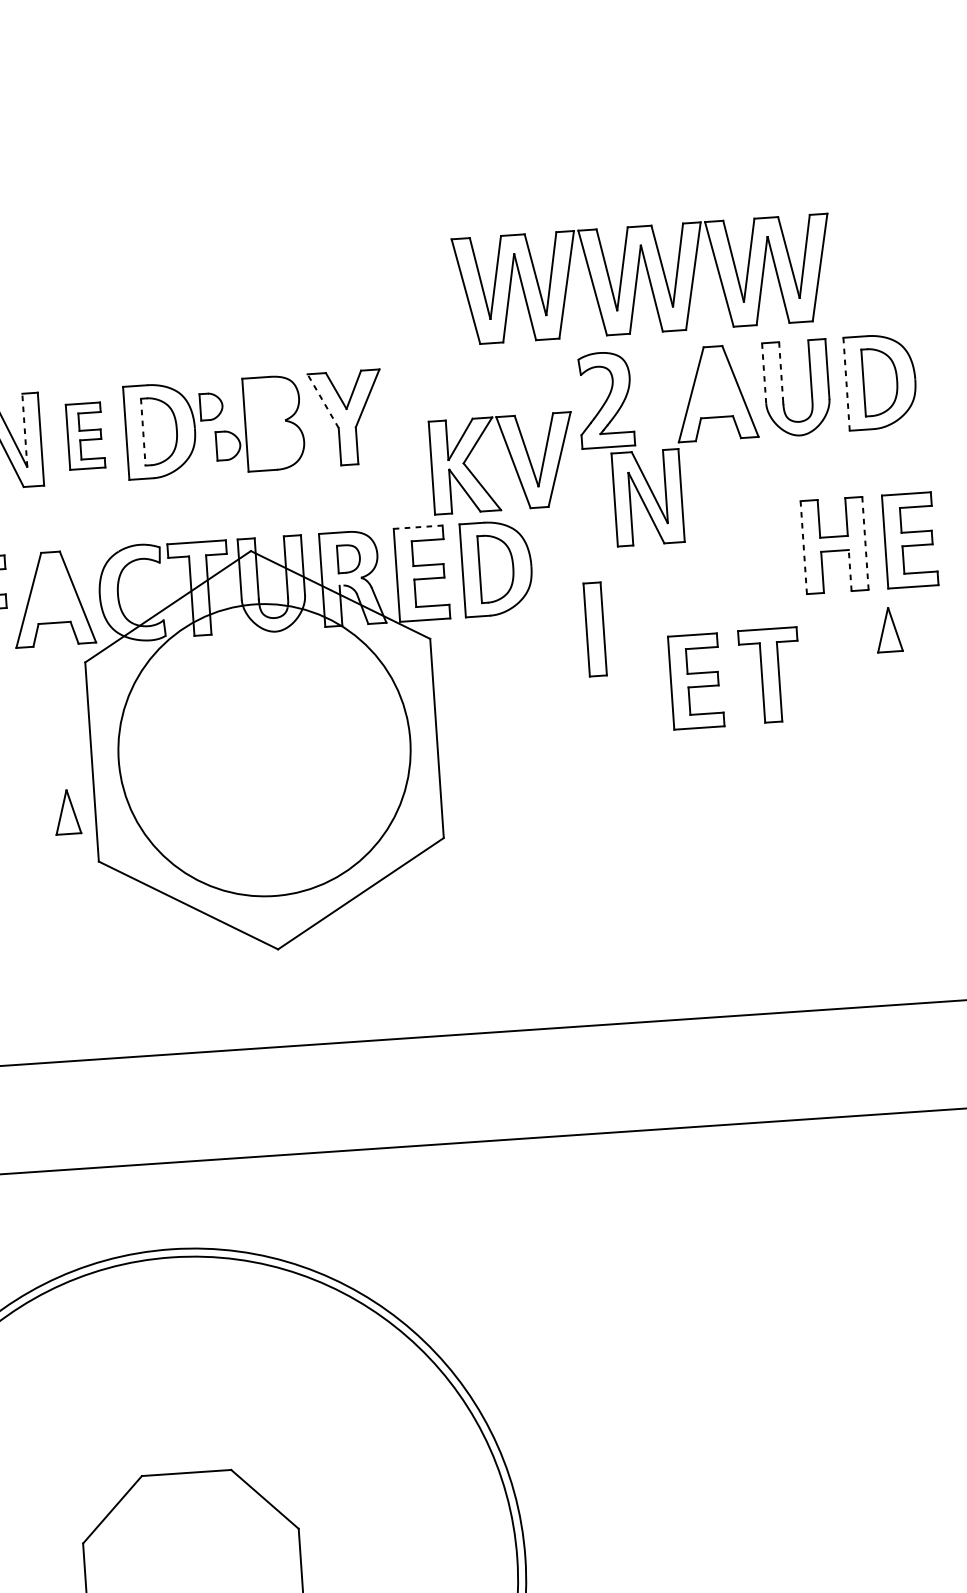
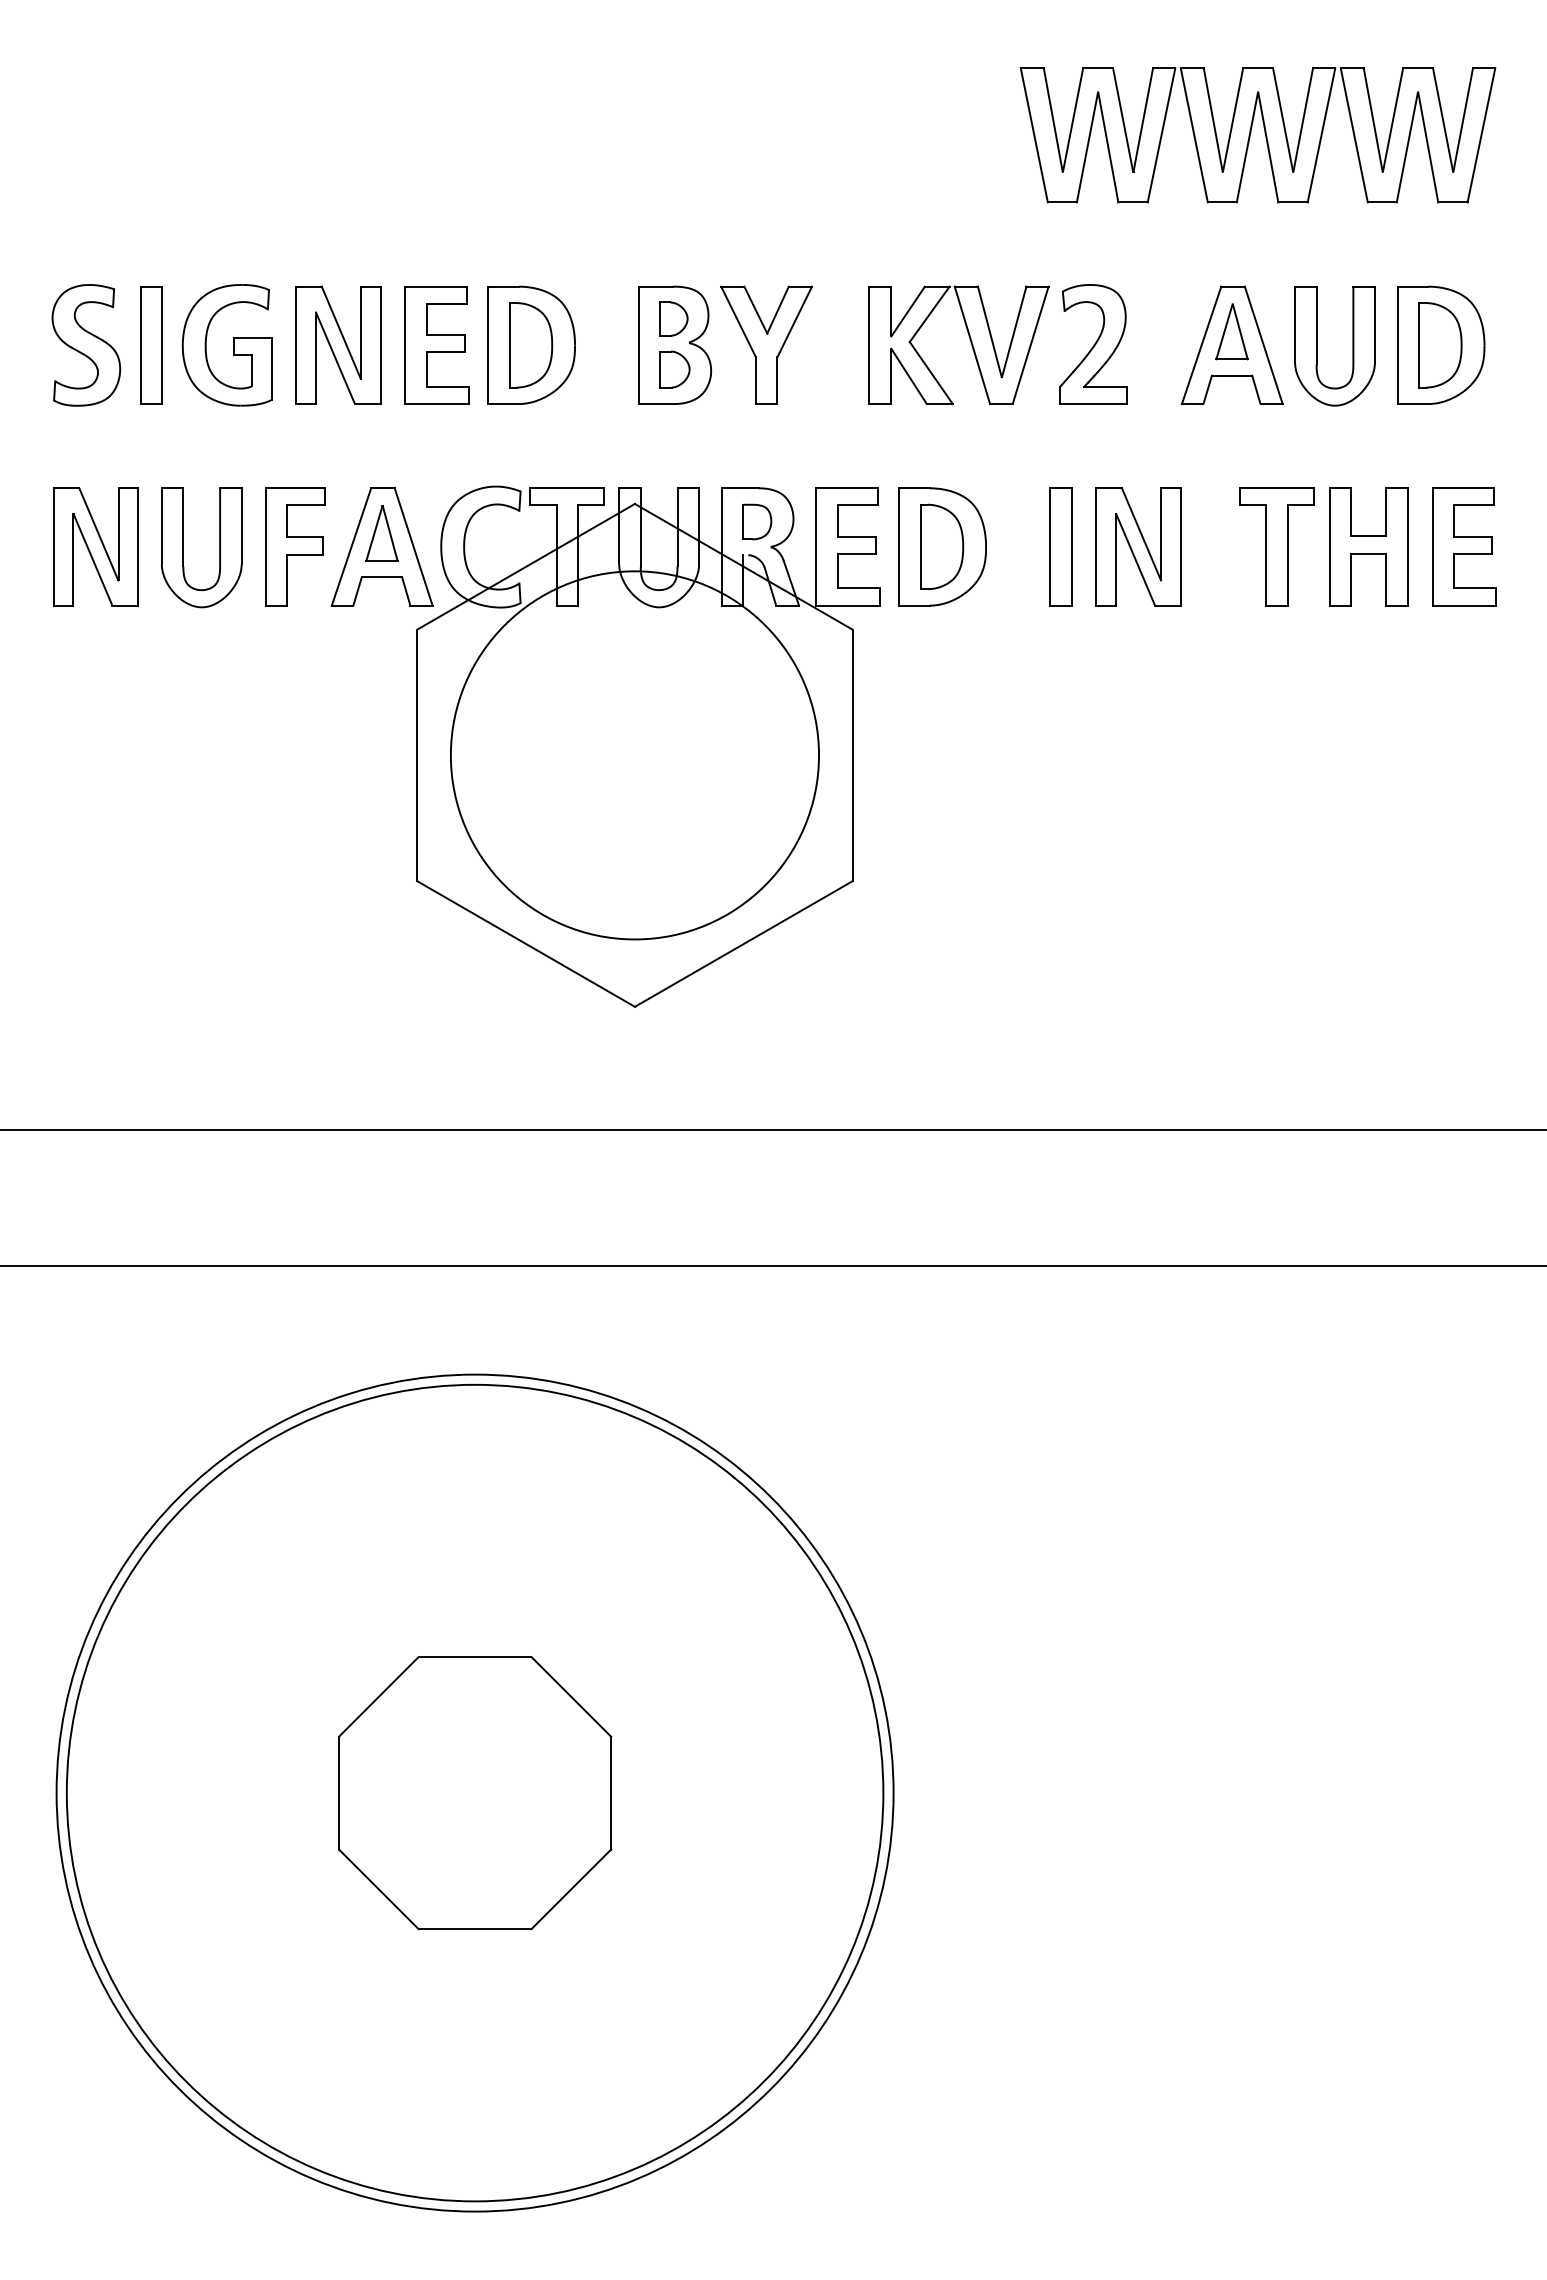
part: (648, 277) -> (1264, 133), moved
line: (781, 372) -> (1316, 325), dashed -> solid
line: (764, 373) -> (1295, 324), dashed -> solid
line: (846, 384) -> (1397, 345), dashed -> solid
line: (323, 400) -> (738, 321), dashed -> solid
part: (211, 406) -> (673, 318), moved
line: (25, 430) -> (361, 332), dashed -> solid
line: (143, 432) -> (509, 345), dashed -> solid
part: (85, 436) -> (436, 345), size x1.43
part: (228, 445) -> (674, 369), moved
part: (511, 461) -> (970, 343), moved
part: (648, 497) -> (1138, 546), moved
line: (418, 527) -> (847, 488), dashed -> solid
line: (865, 543) -> (1407, 547), dashed -> solid
line: (803, 548) -> (1329, 547), dashed -> solid
line: (850, 570) -> (1386, 579), dashed -> solid
part: (594, 629) -> (1060, 546), moved
part: (888, 629) -> (1231, 331), moved
part: (769, 675) -> (1276, 546), moved
part: (696, 681) -> (1183, 705), removed
part: (67, 812) -> (381, 533), moved

